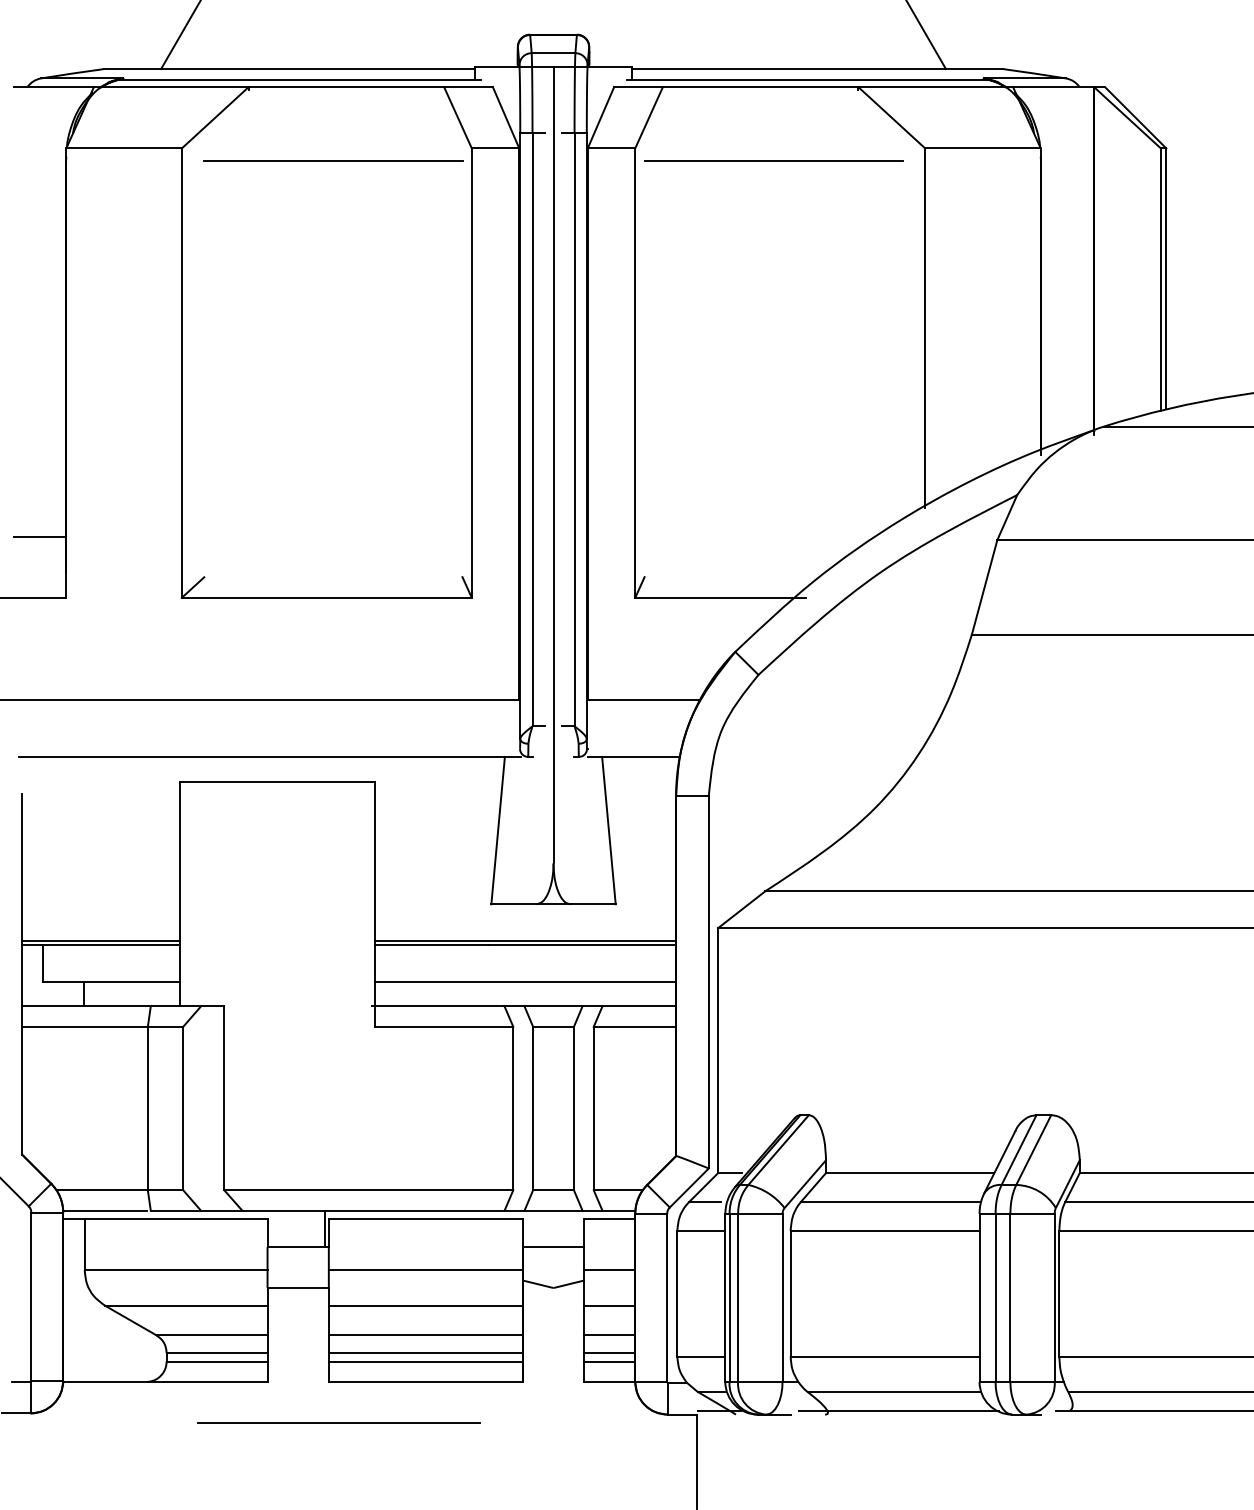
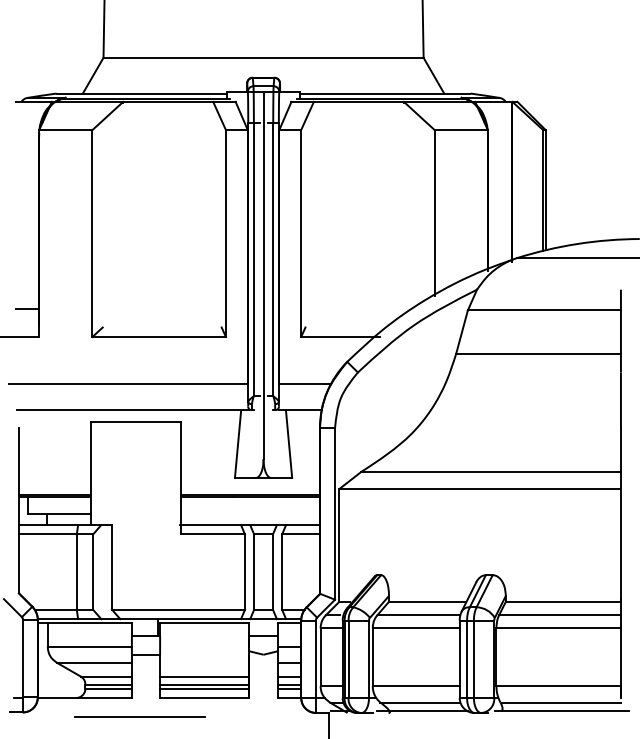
line: (331, 160) -> (161, 135), removed
line: (772, 160) -> (364, 135), removed
line: (525, 981) -> (250, 513), removed
line: (425, 1270) -> (204, 646), removed
line: (425, 1304) -> (204, 662), removed
line: (338, 1422) -> (139, 716), moved

